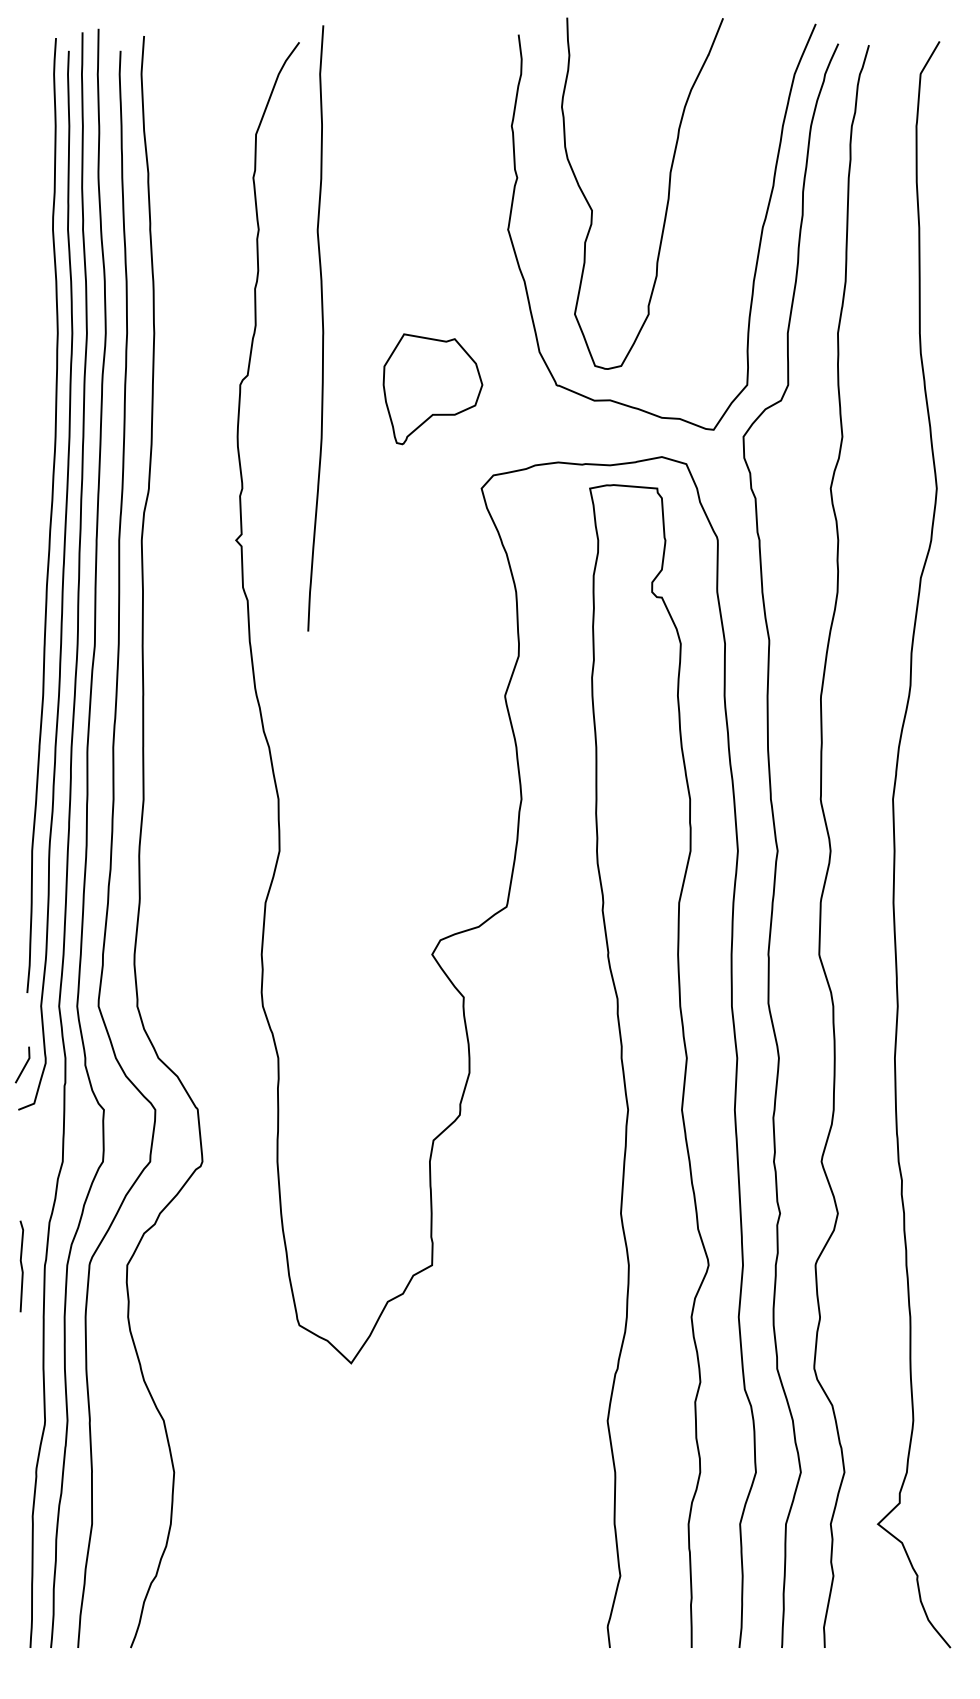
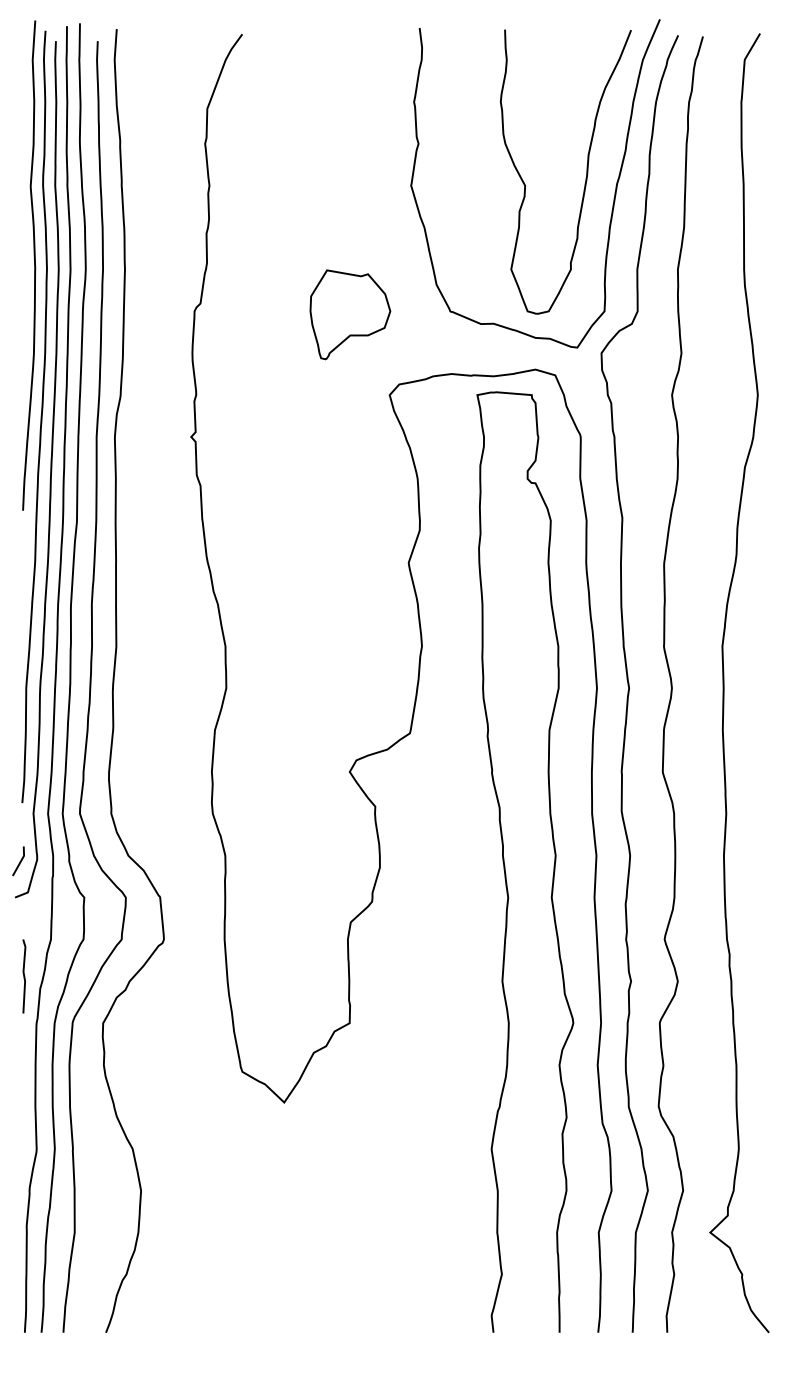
curve: (667, 196) -> (586, 174), moved
curve: (322, 328) -> (34, 265), moved
curve: (21, 1266) -> (24, 976), moved

